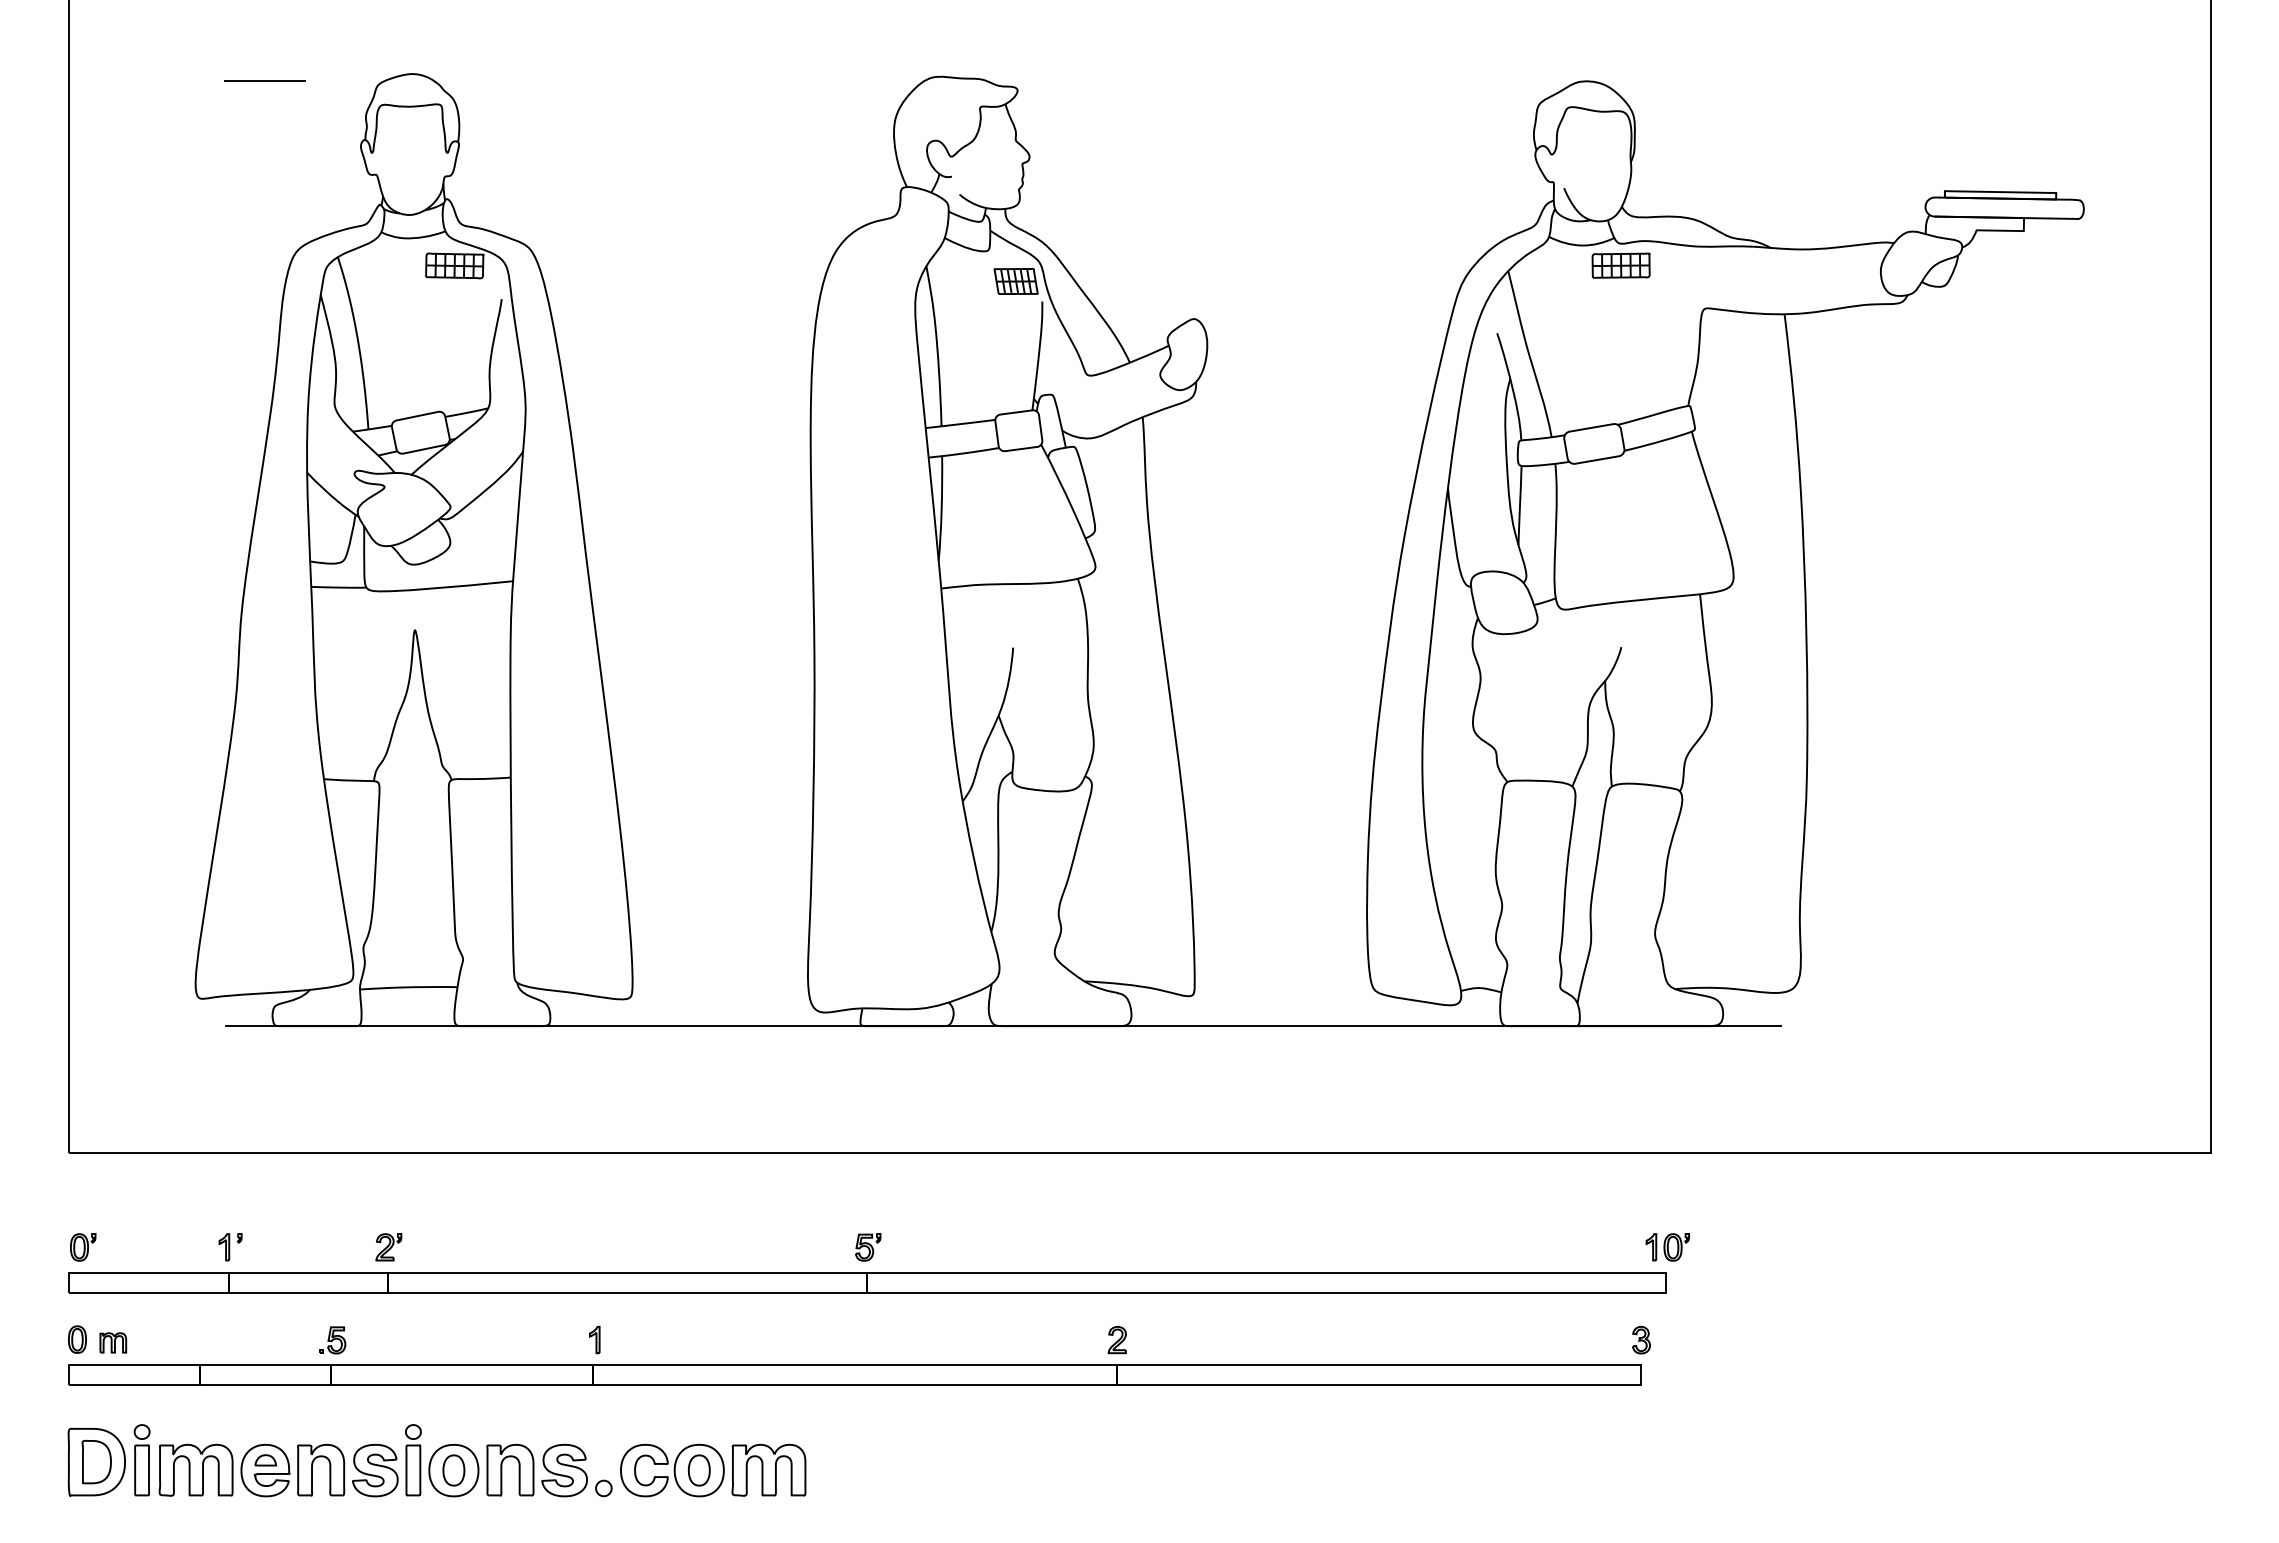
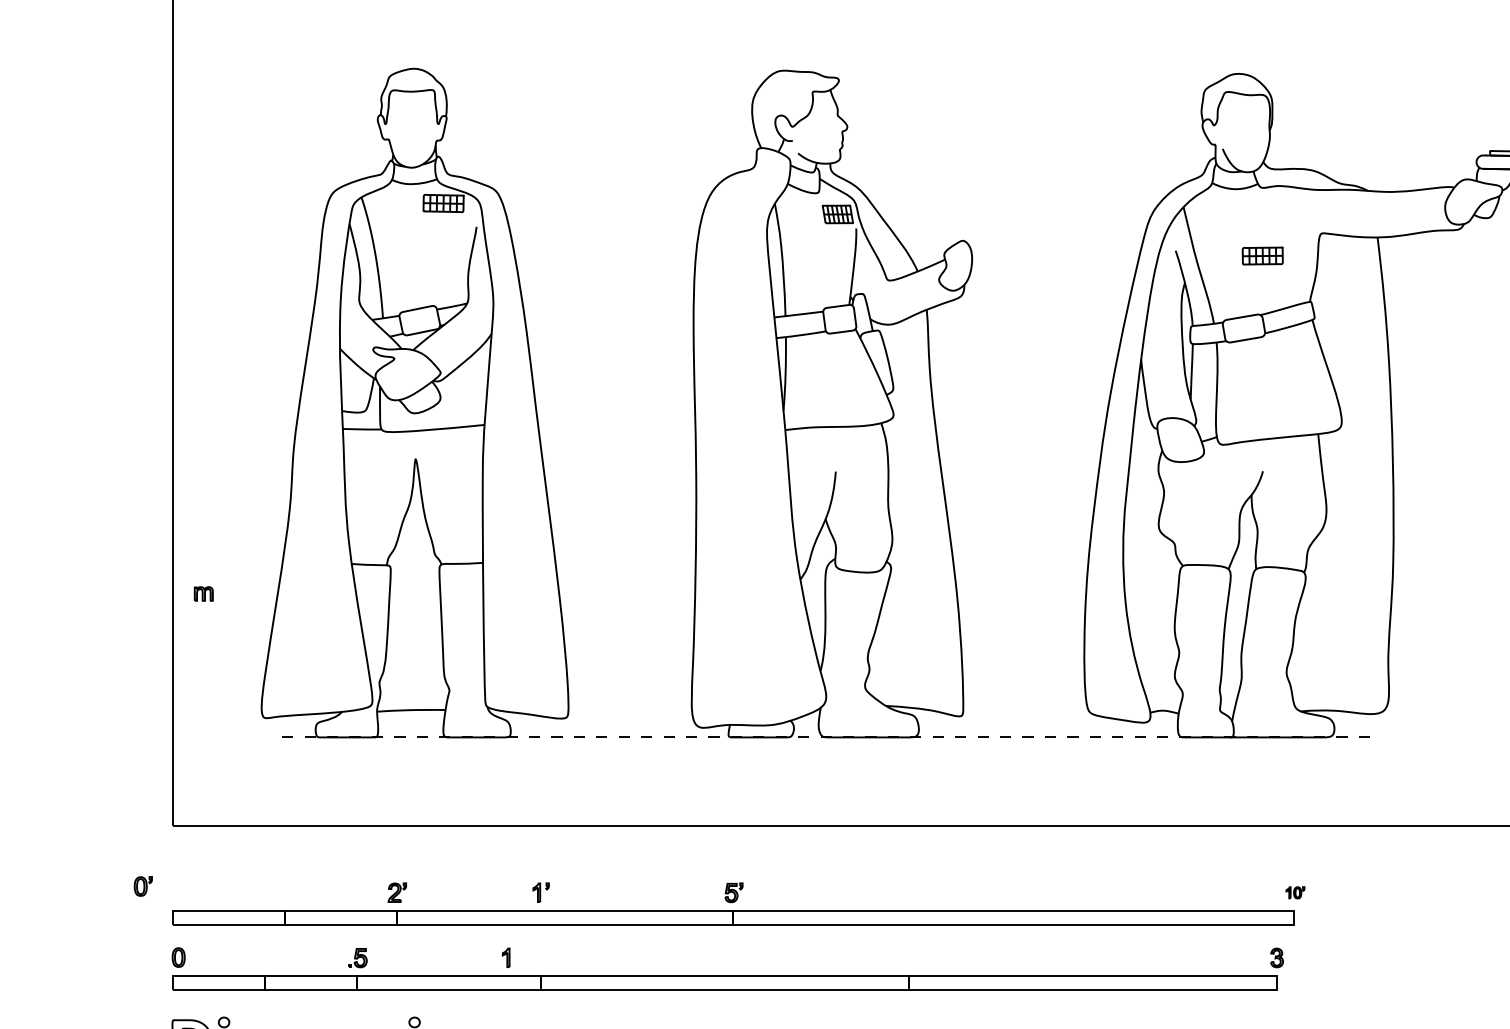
line: (264, 81) -> (310, 73), removed
part: (1620, 265) -> (1262, 255), moved
line: (1003, 1026) -> (829, 737), solid -> dashed
part: (83, 1247) -> (143, 886), moved
part: (230, 1247) -> (541, 892), moved
part: (1667, 1247) -> (1295, 892), size x0.6
part: (594, 1340) -> (505, 958), moved
part: (1116, 1340) -> (908, 958), removed
part: (113, 1342) -> (203, 593), moved

